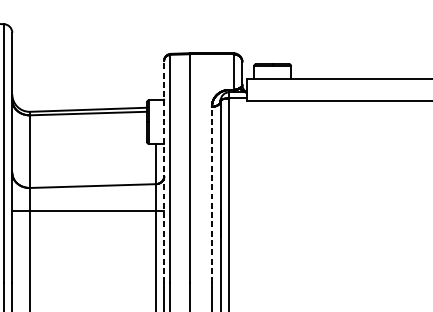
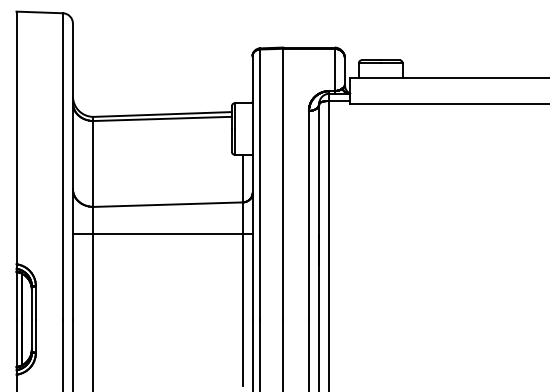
line: (164, 171) -> (252, 187), dashed -> solid
line: (211, 194) -> (308, 214), dashed -> solid

